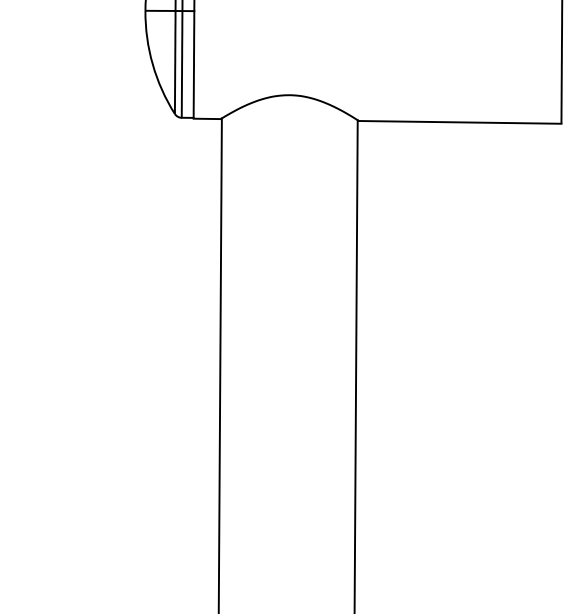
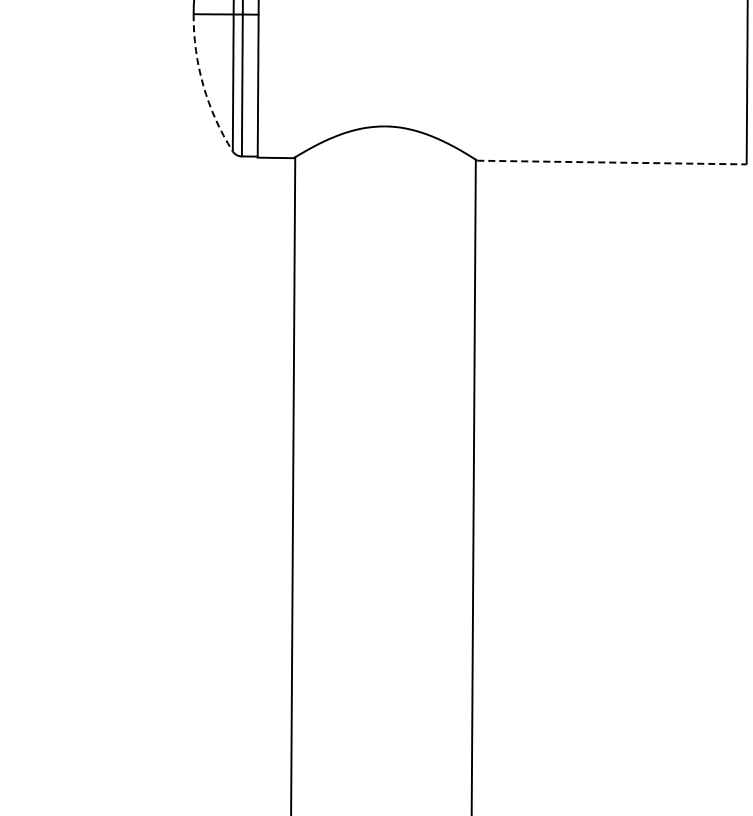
arc: (152, 64) -> (203, 85), solid -> dashed
line: (459, 122) -> (611, 162), solid -> dashed

